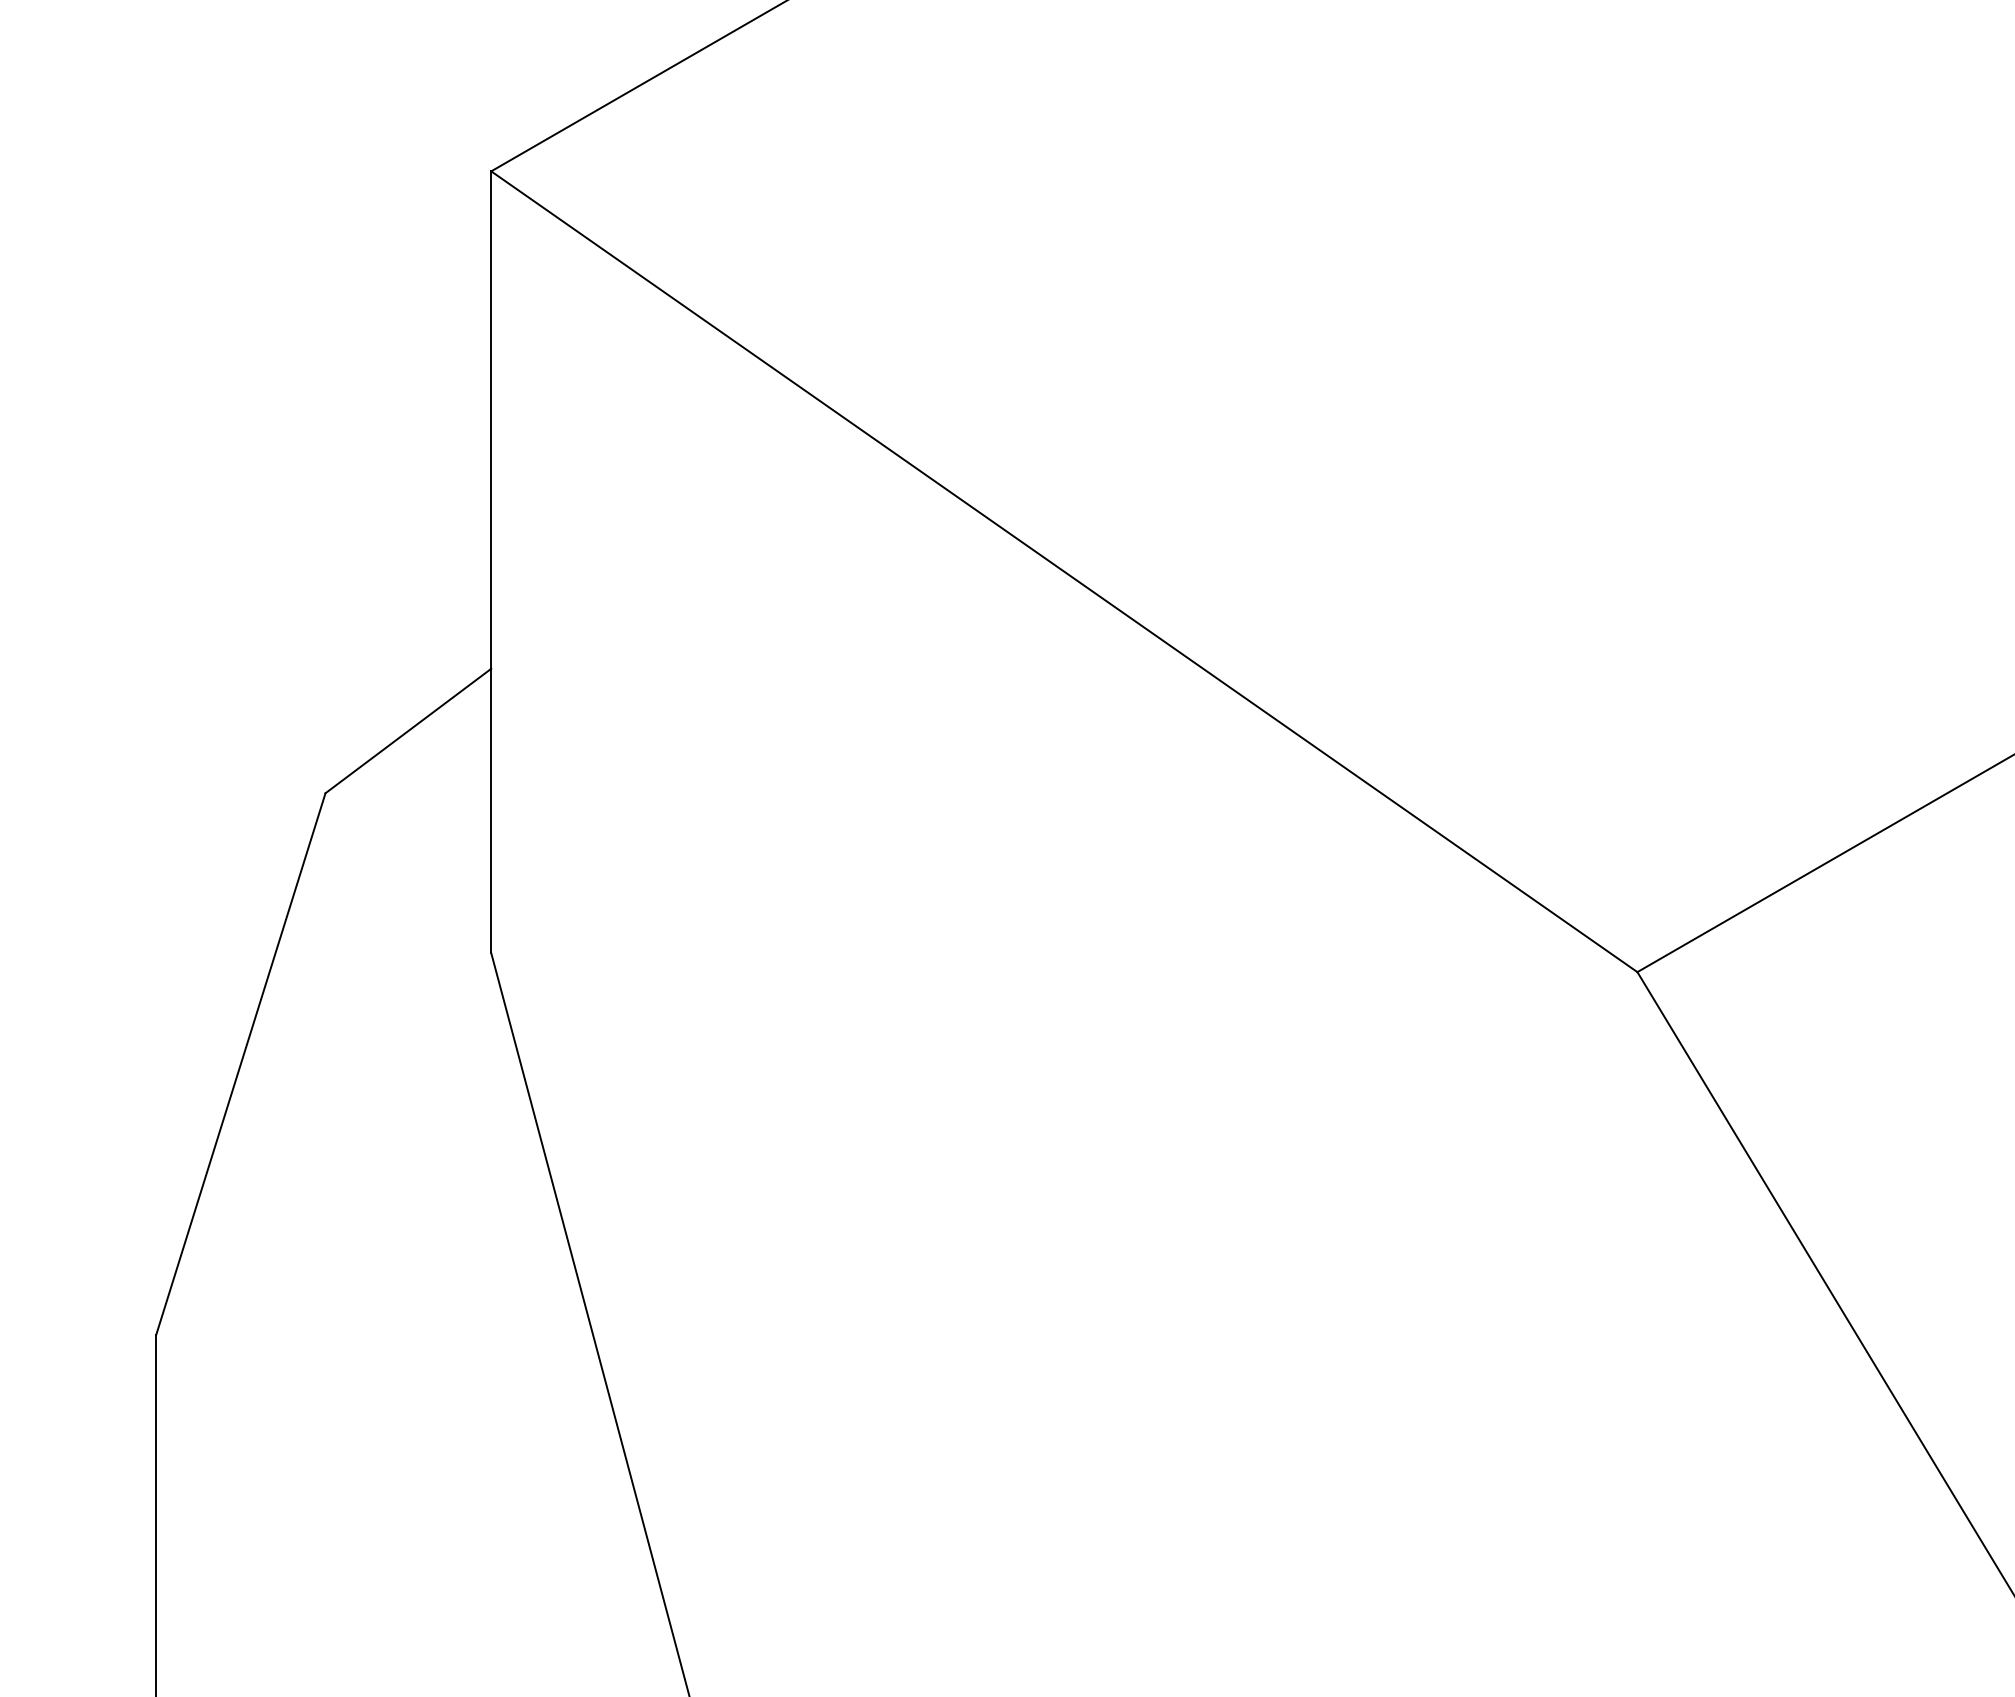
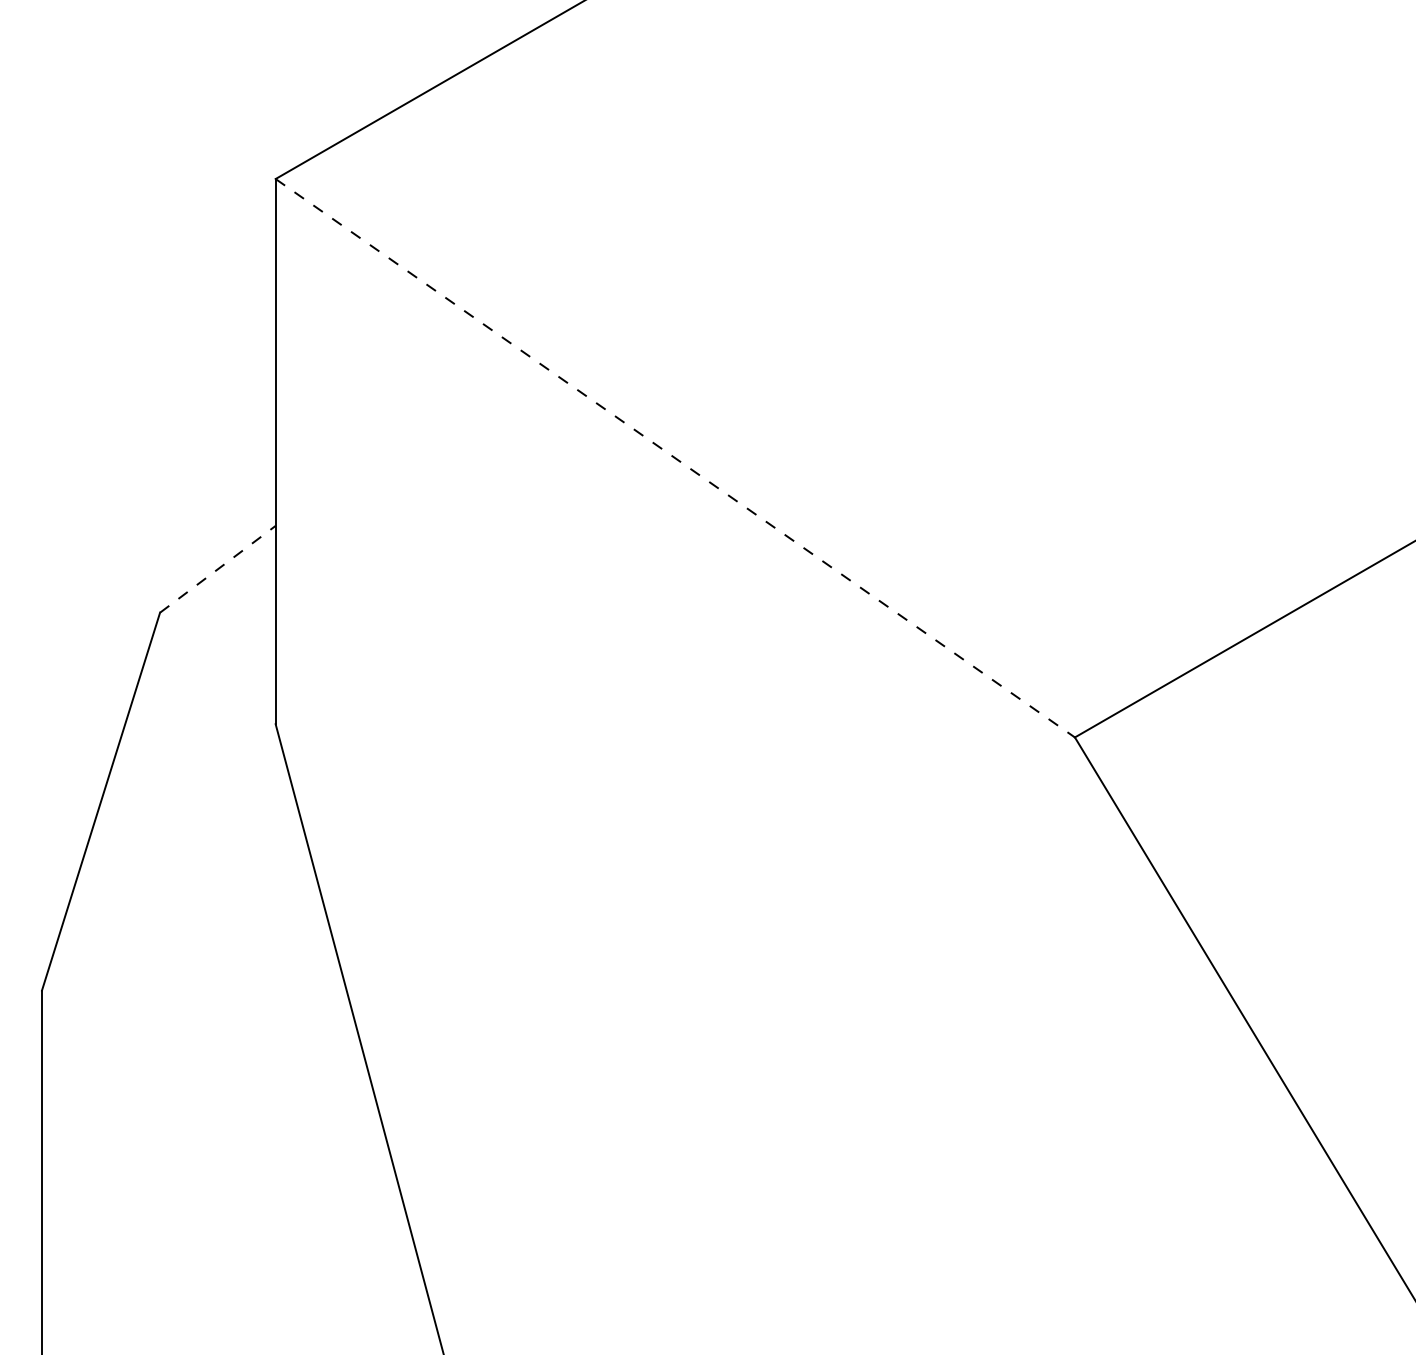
line: (1064, 572) -> (675, 458), solid -> dashed
line: (409, 731) -> (218, 569), solid -> dashed

